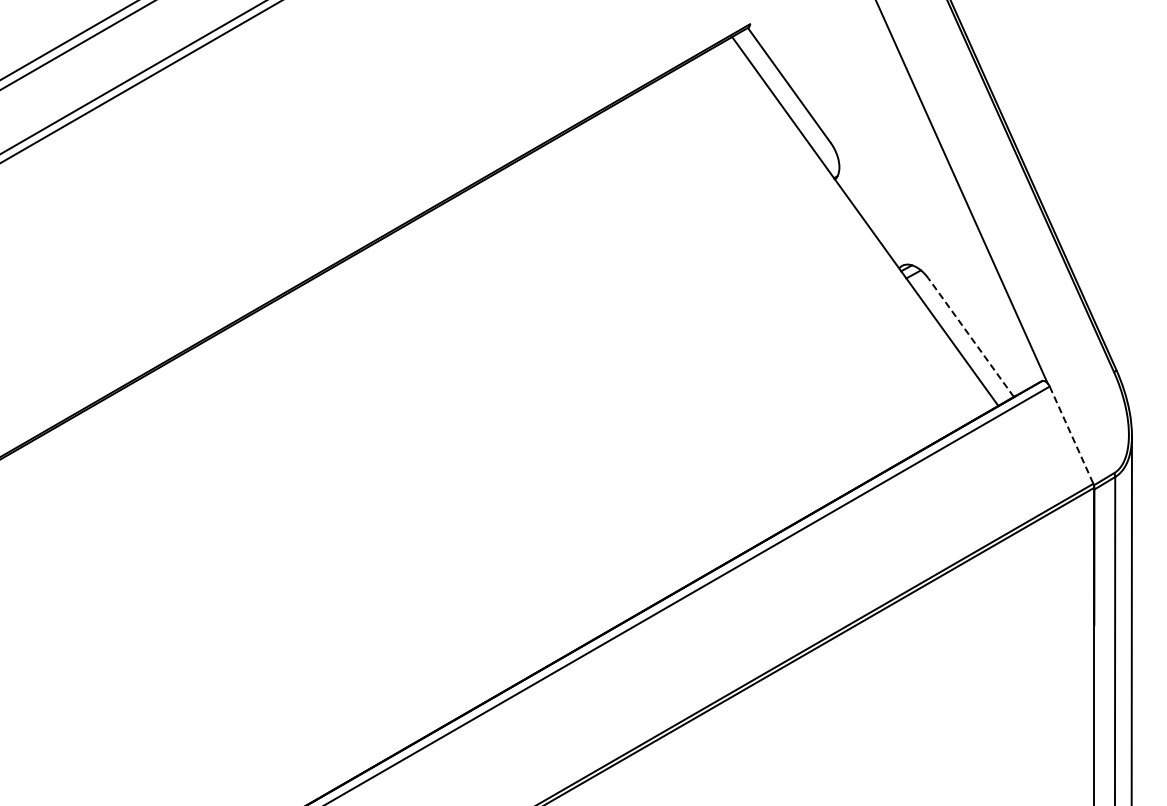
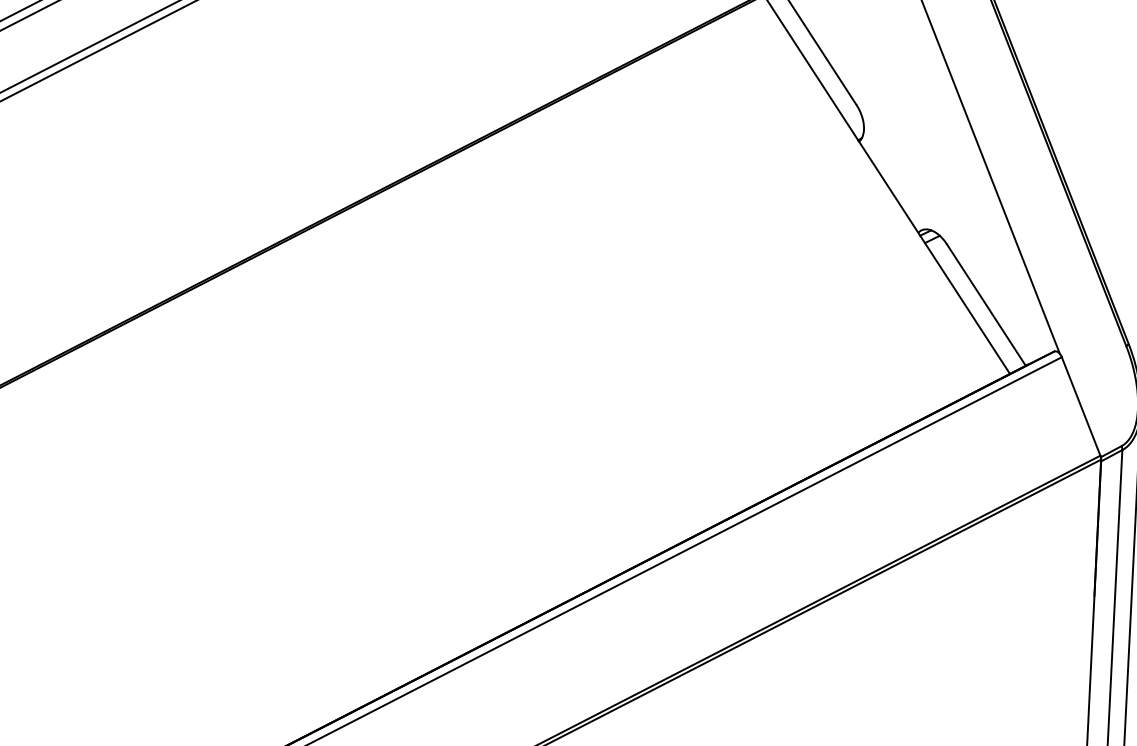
line: (970, 337) -> (985, 304), dashed -> solid
line: (1071, 435) -> (1081, 406), dashed -> solid

